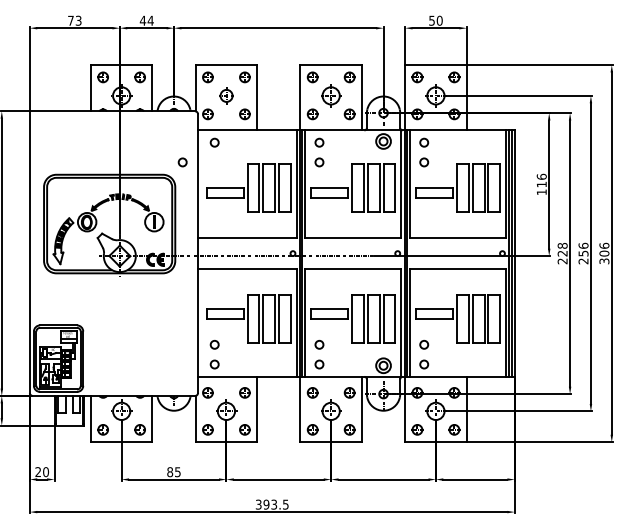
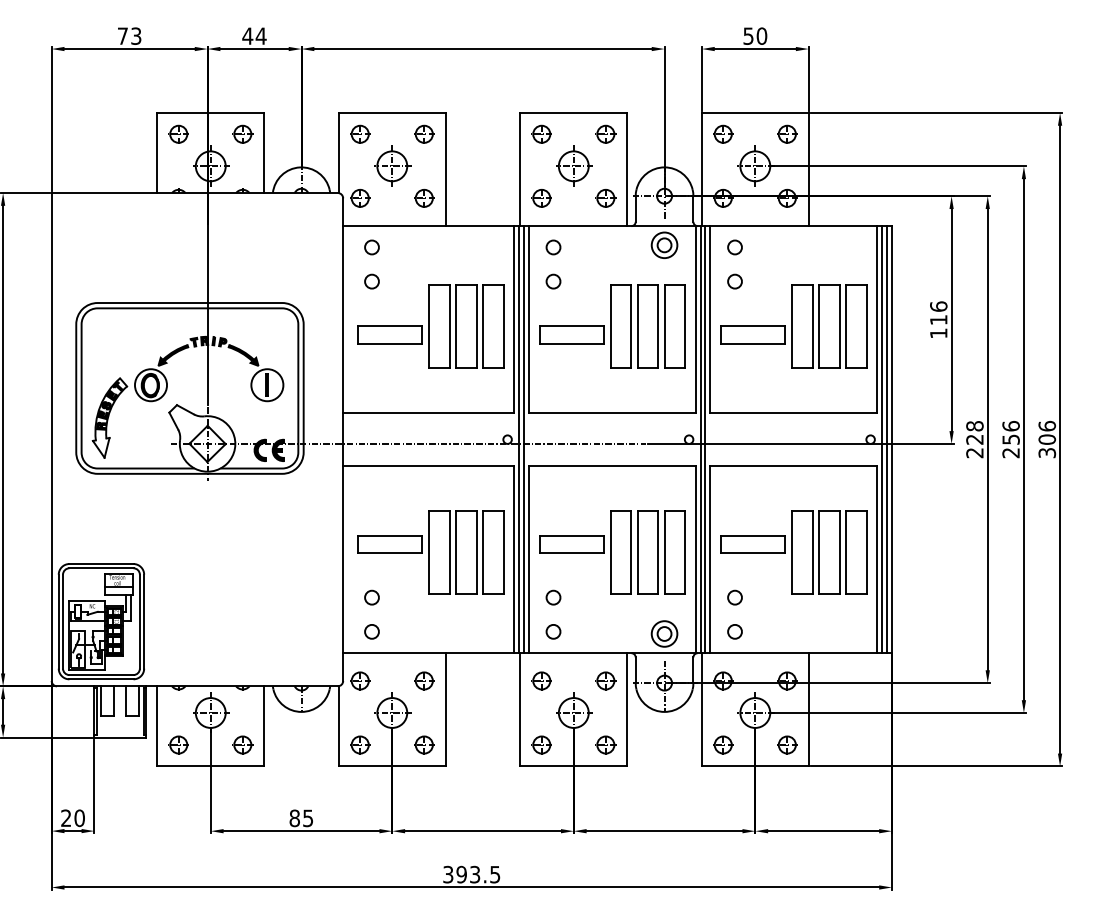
part: (226, 95) -> (392, 165), size x1.43
circle: (182, 162) -> (371, 281), moved

